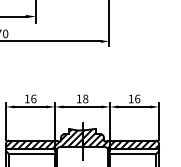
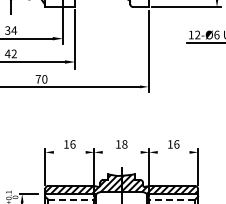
line: (30, 107) -> (69, 152), removed
line: (82, 107) -> (121, 152), removed
line: (134, 107) -> (173, 152), removed
line: (32, 154) -> (71, 199), solid -> dashed
line: (133, 154) -> (172, 199), solid -> dashed

